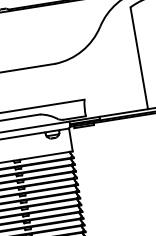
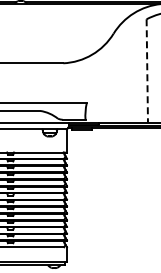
line: (139, 57) -> (147, 70), solid -> dashed

